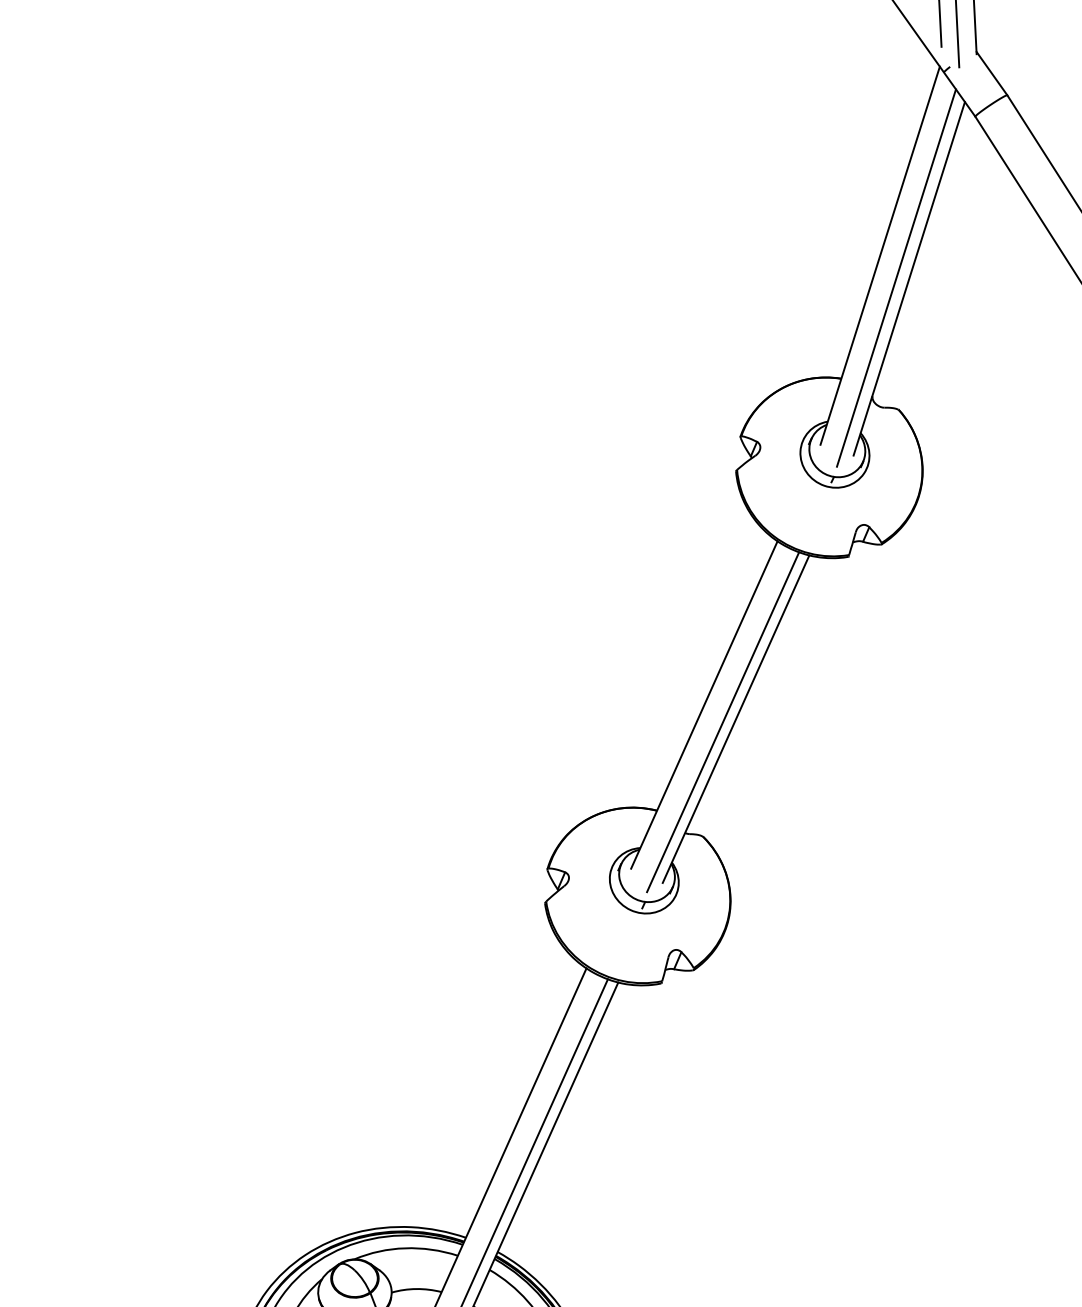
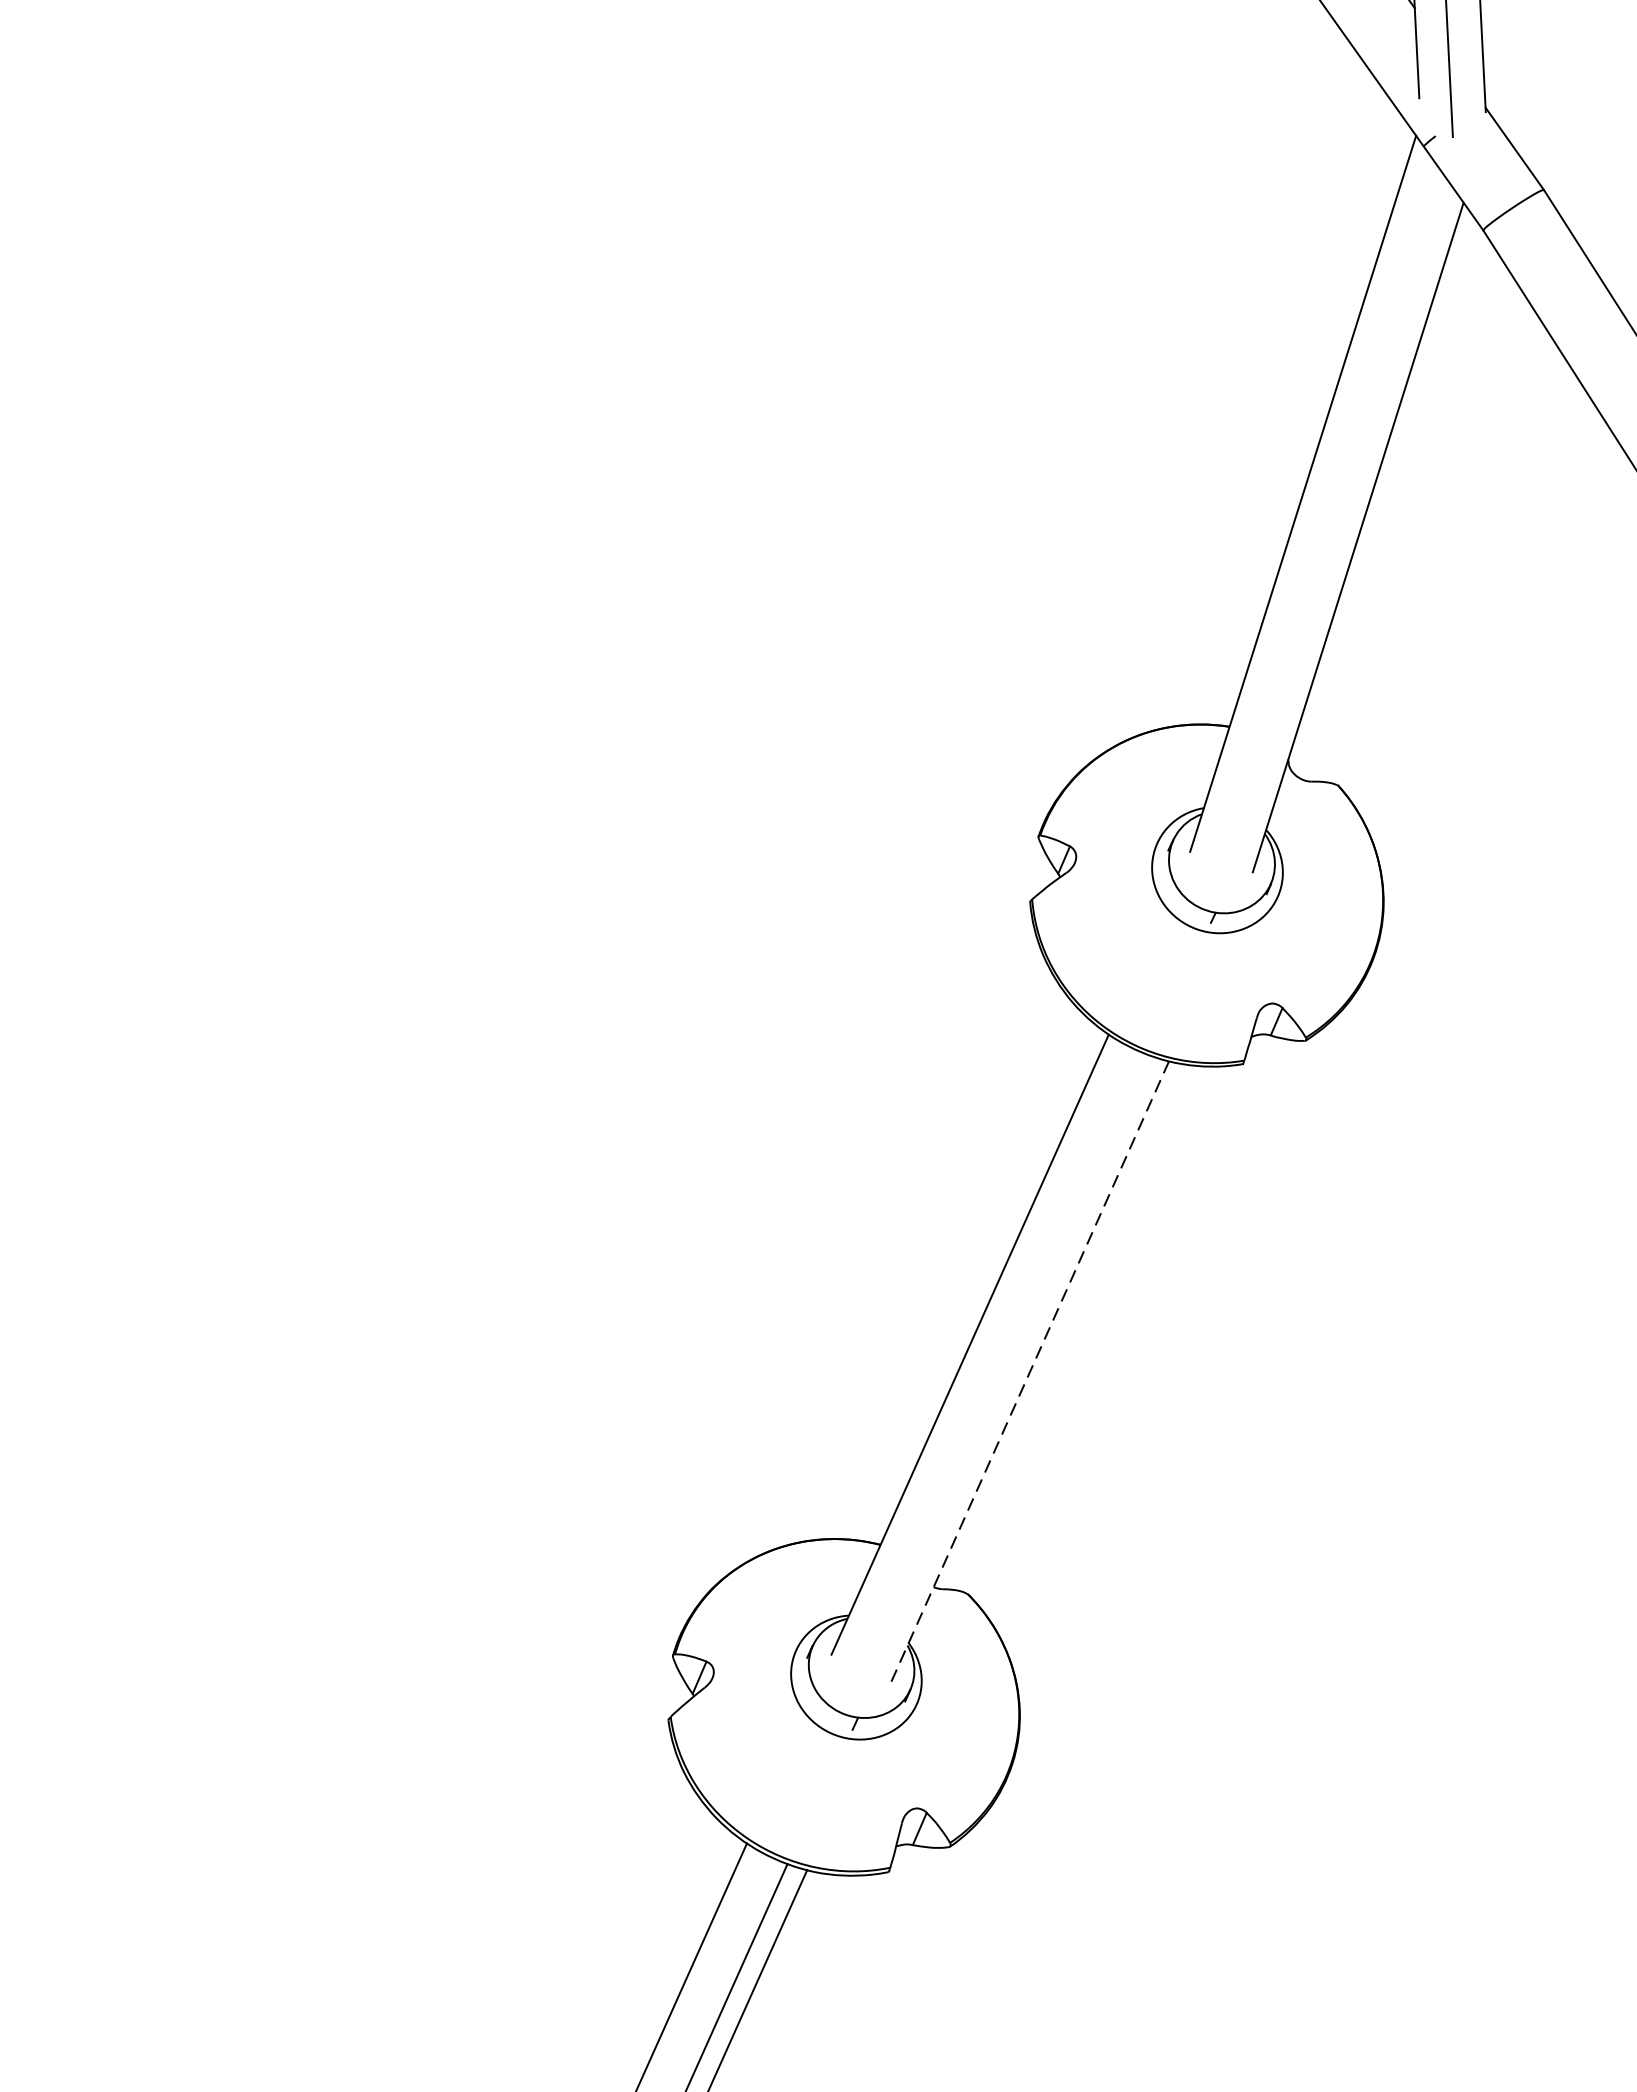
line: (895, 277) -> (1332, 535), removed
line: (736, 718) -> (1031, 1370), solid -> dashed
line: (723, 722) -> (1006, 1377), removed

